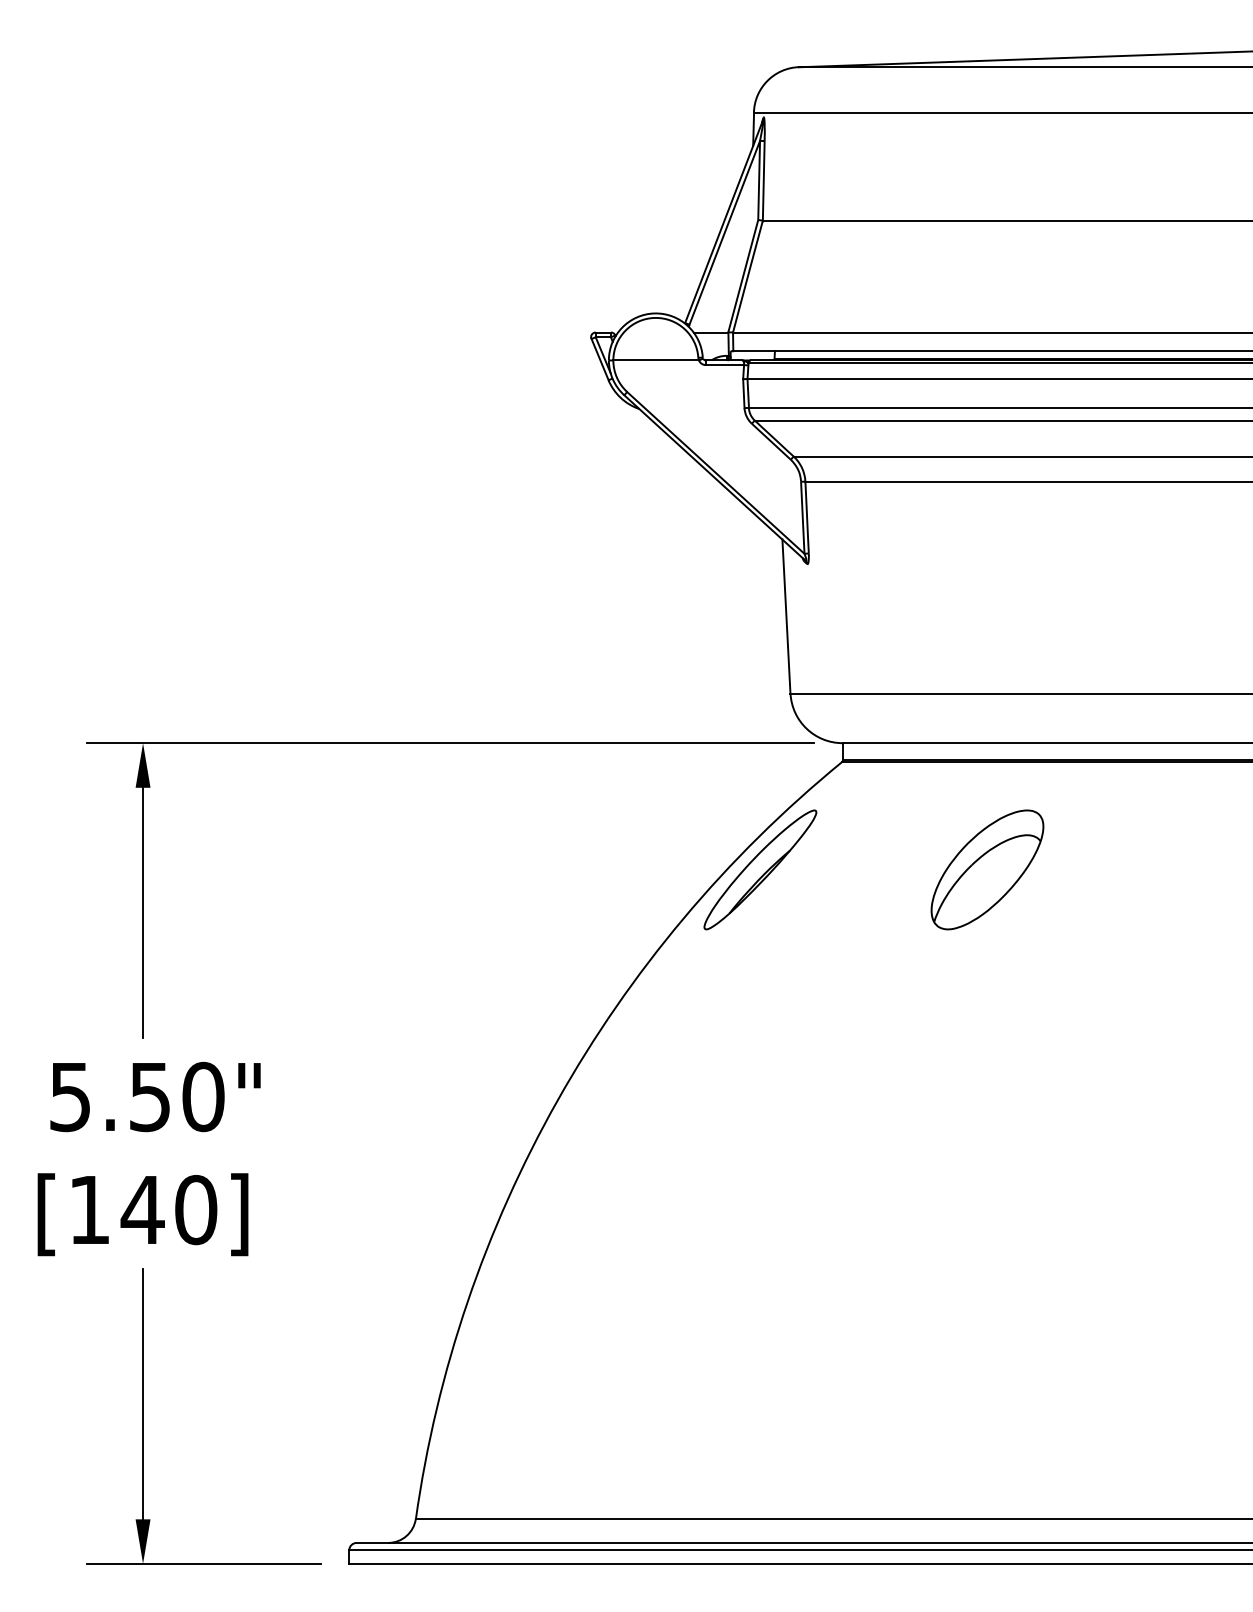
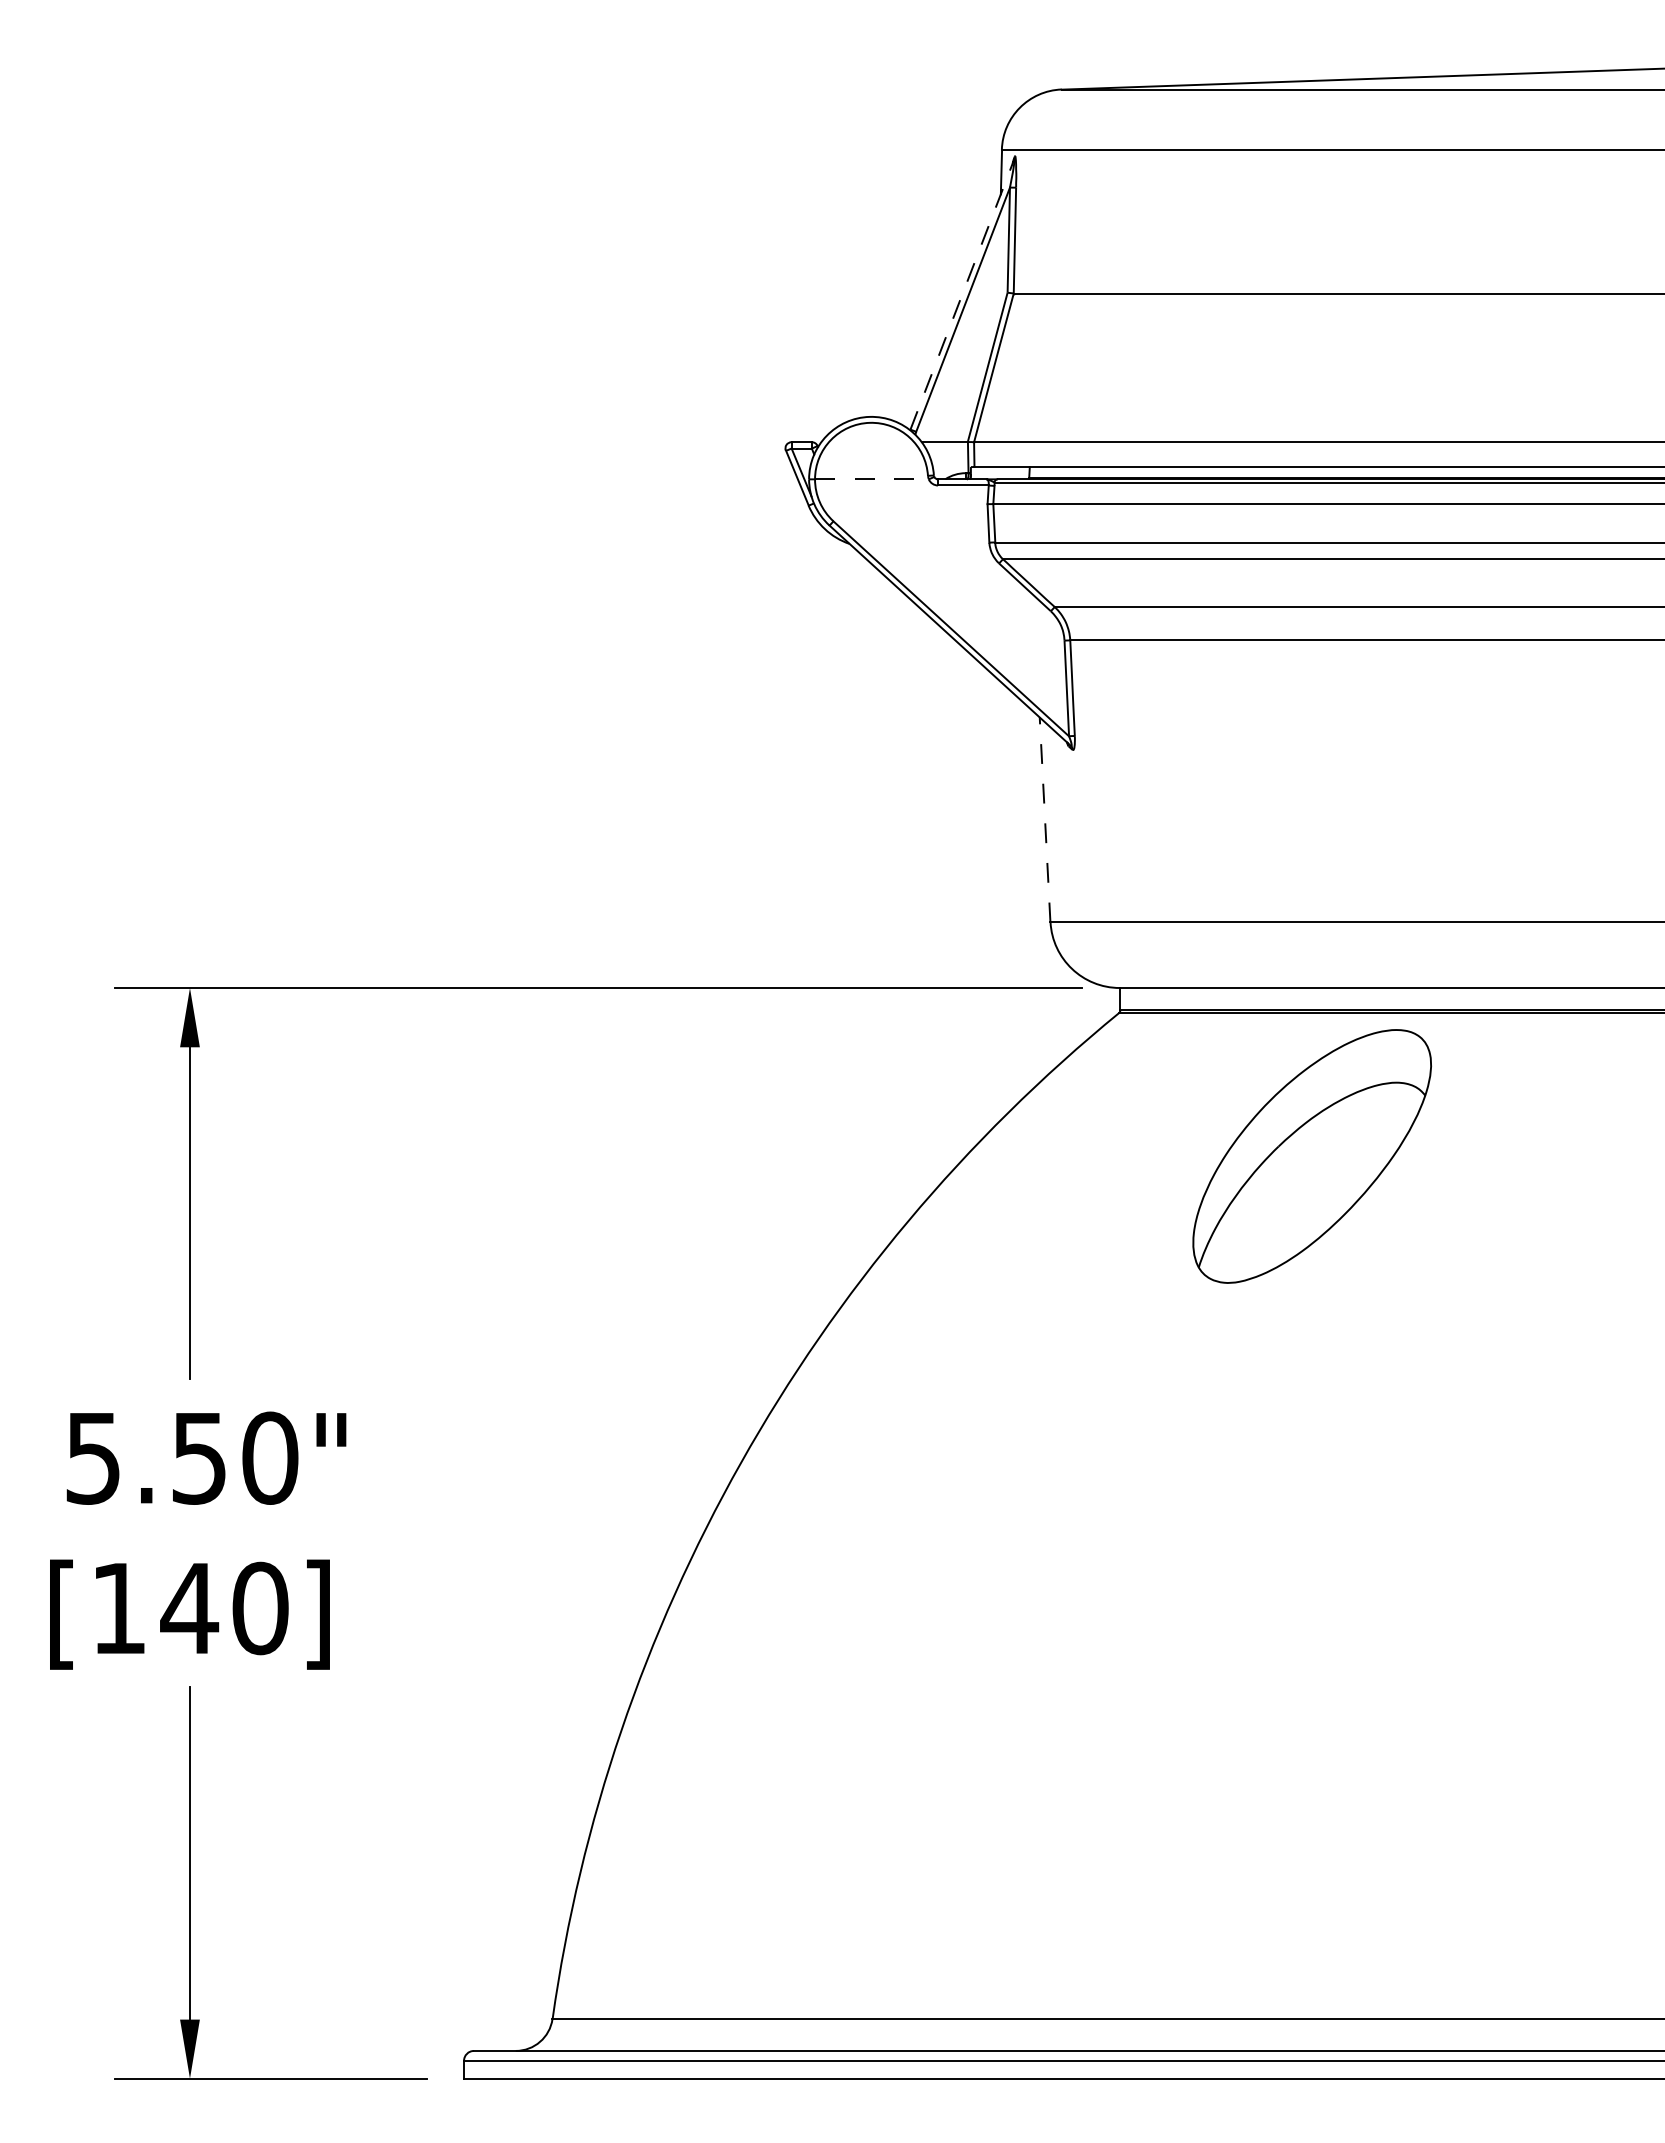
line: (724, 220) -> (962, 293), solid -> dashed
line: (655, 360) -> (871, 479), solid -> dashed
line: (786, 616) -> (1045, 819), solid -> dashed
part: (760, 869) -> (1010, 1156), removed
part: (987, 869) -> (1312, 1156), size x1.6

